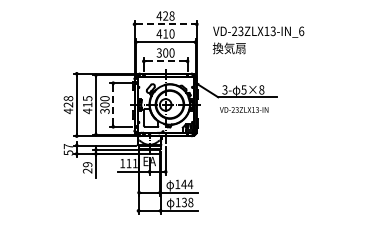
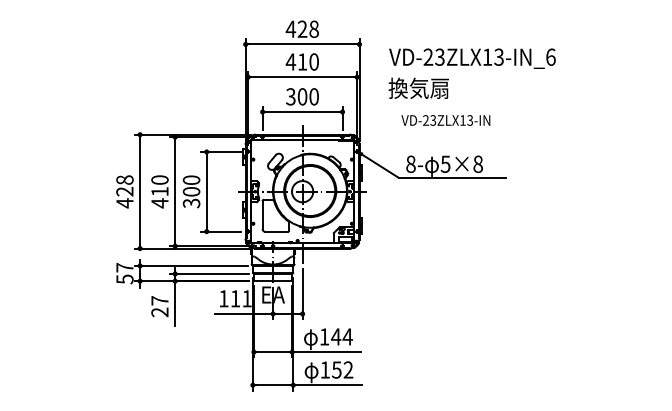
line: (166, 24) -> (304, 44), dashed -> solid
line: (166, 61) -> (304, 112), dashed -> solid
text: (224, 89) -> (410, 163), 3- -> 8-
text: (87, 98) -> (159, 179), 415 -> 410
line: (113, 105) -> (207, 192), dashed -> solid
text: (244, 109) -> (446, 119), moved
text: (87, 164) -> (159, 300), 29 -> 27
text: (187, 202) -> (342, 369), 138 -> 152

